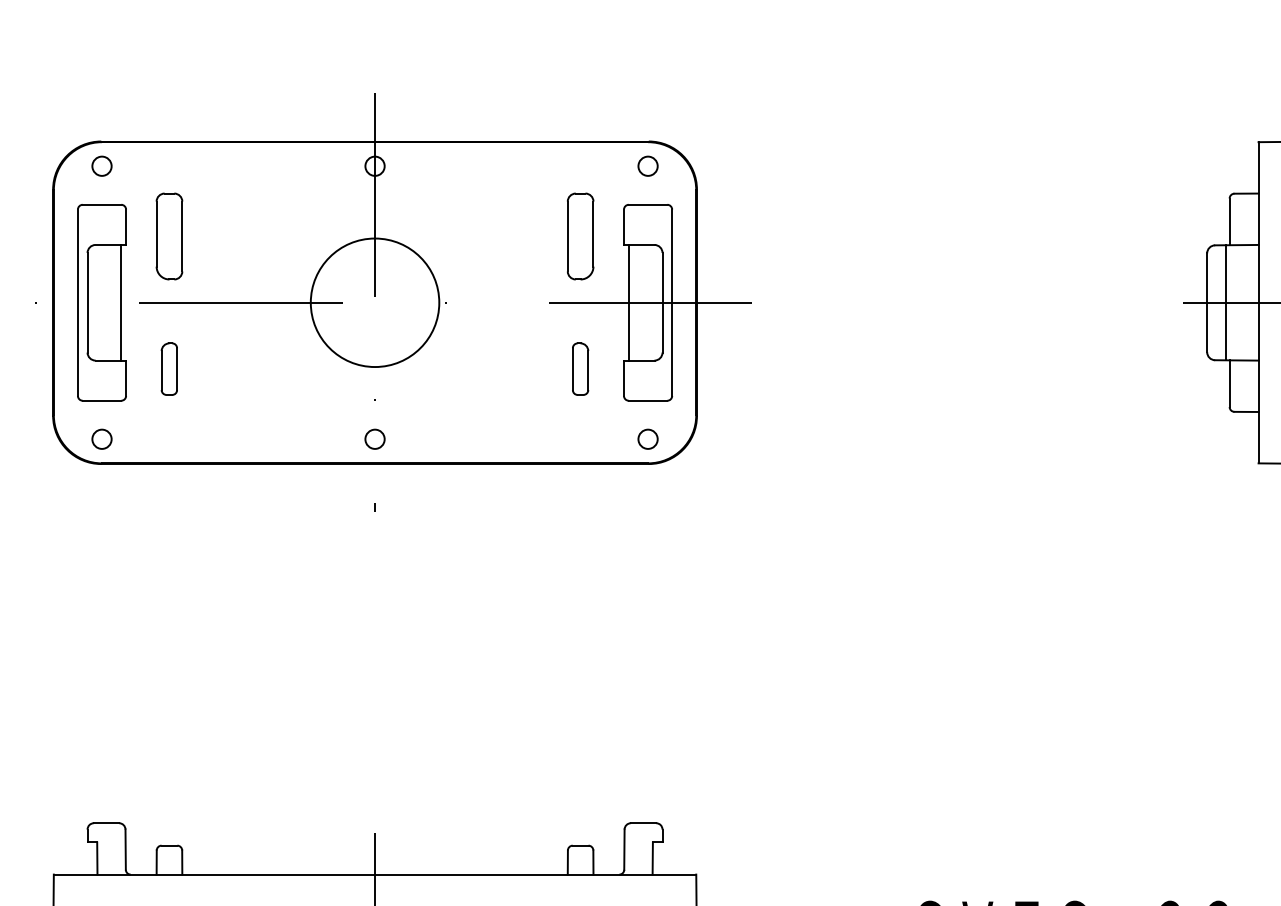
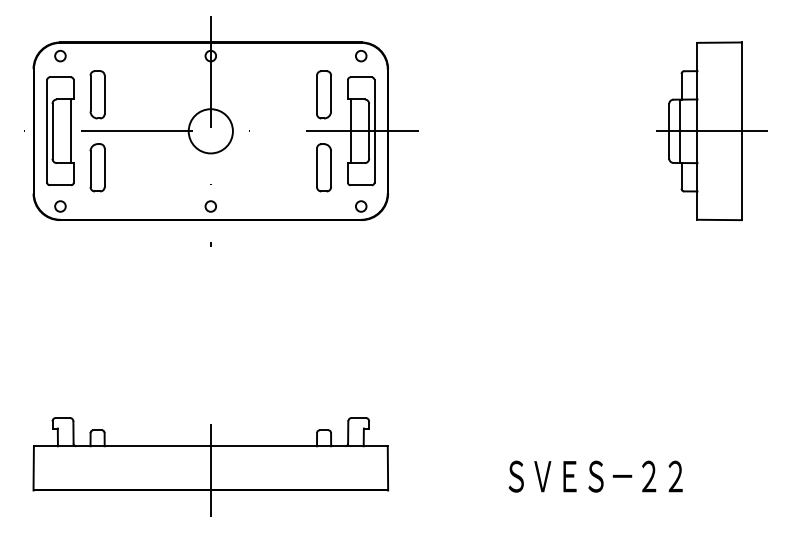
circle: (374, 303) -> (210, 131), size x0.62
part: (169, 368) -> (97, 167), size x1.67
part: (579, 368) -> (323, 167), size x1.67

